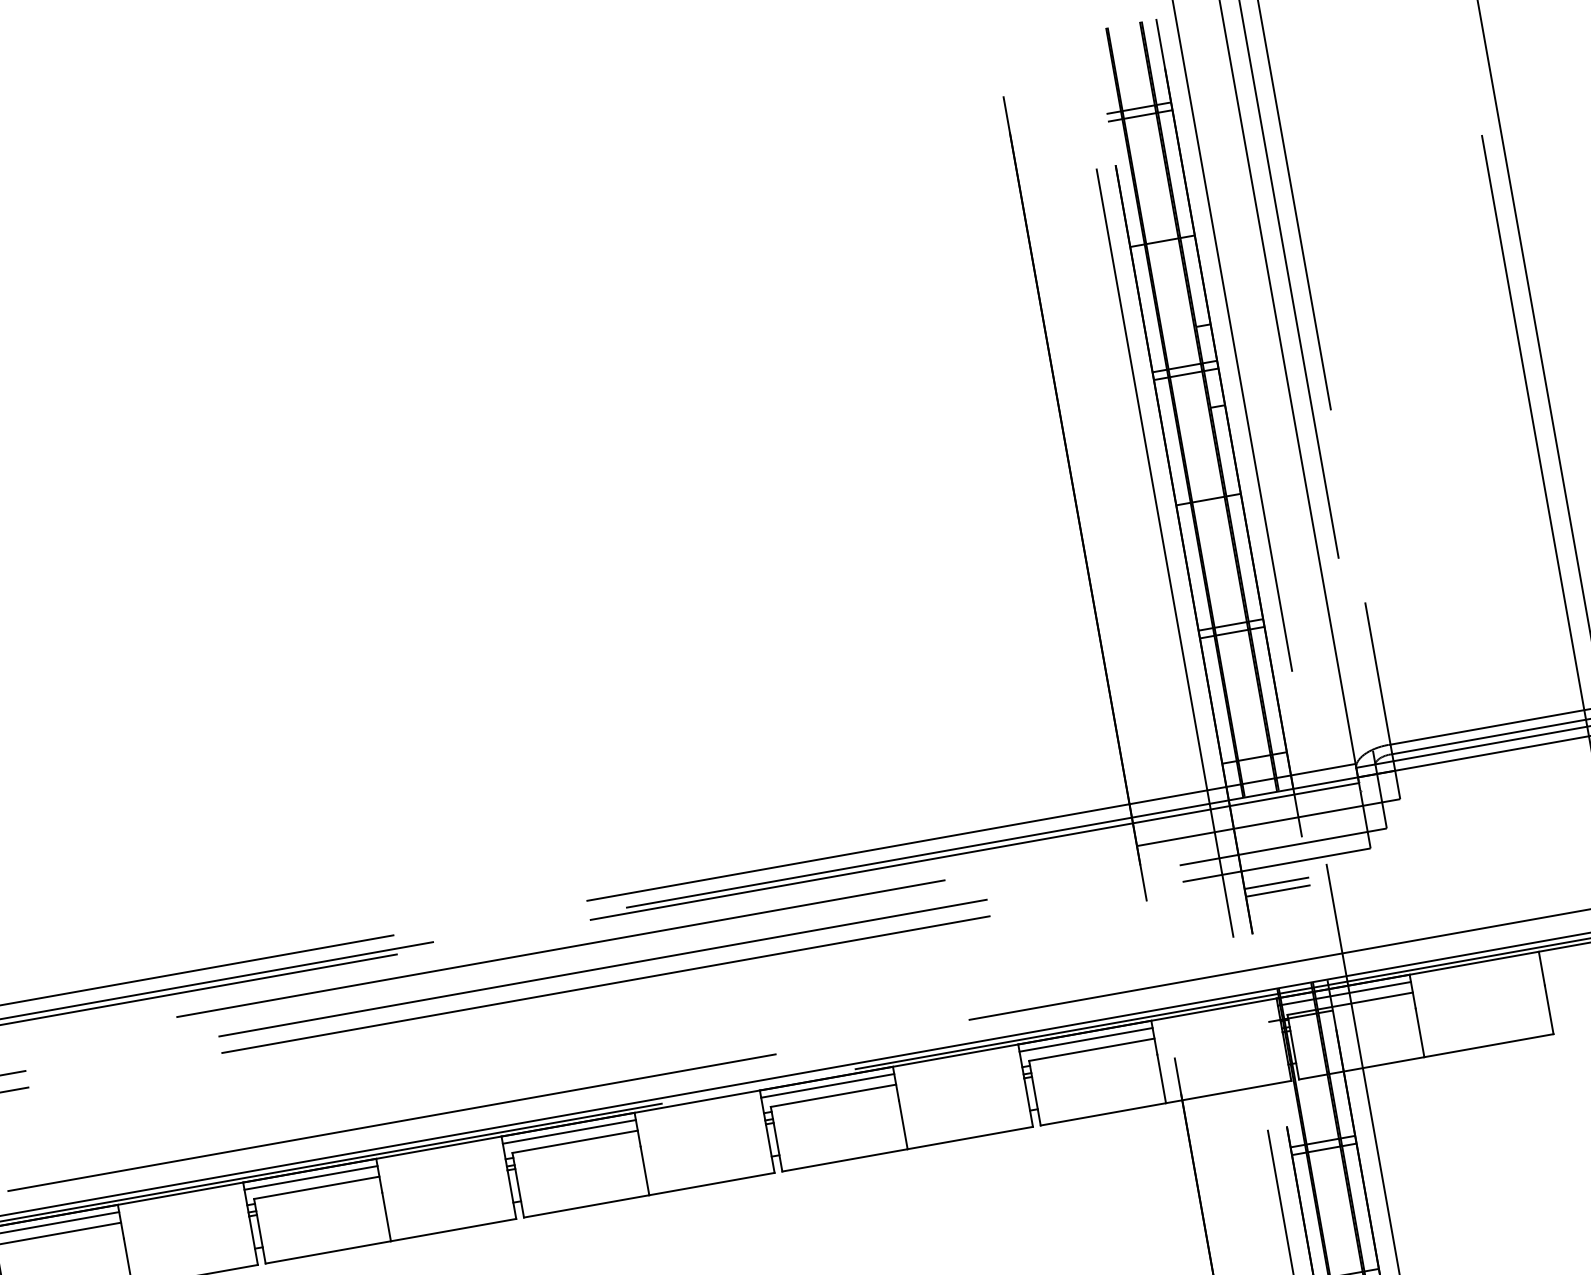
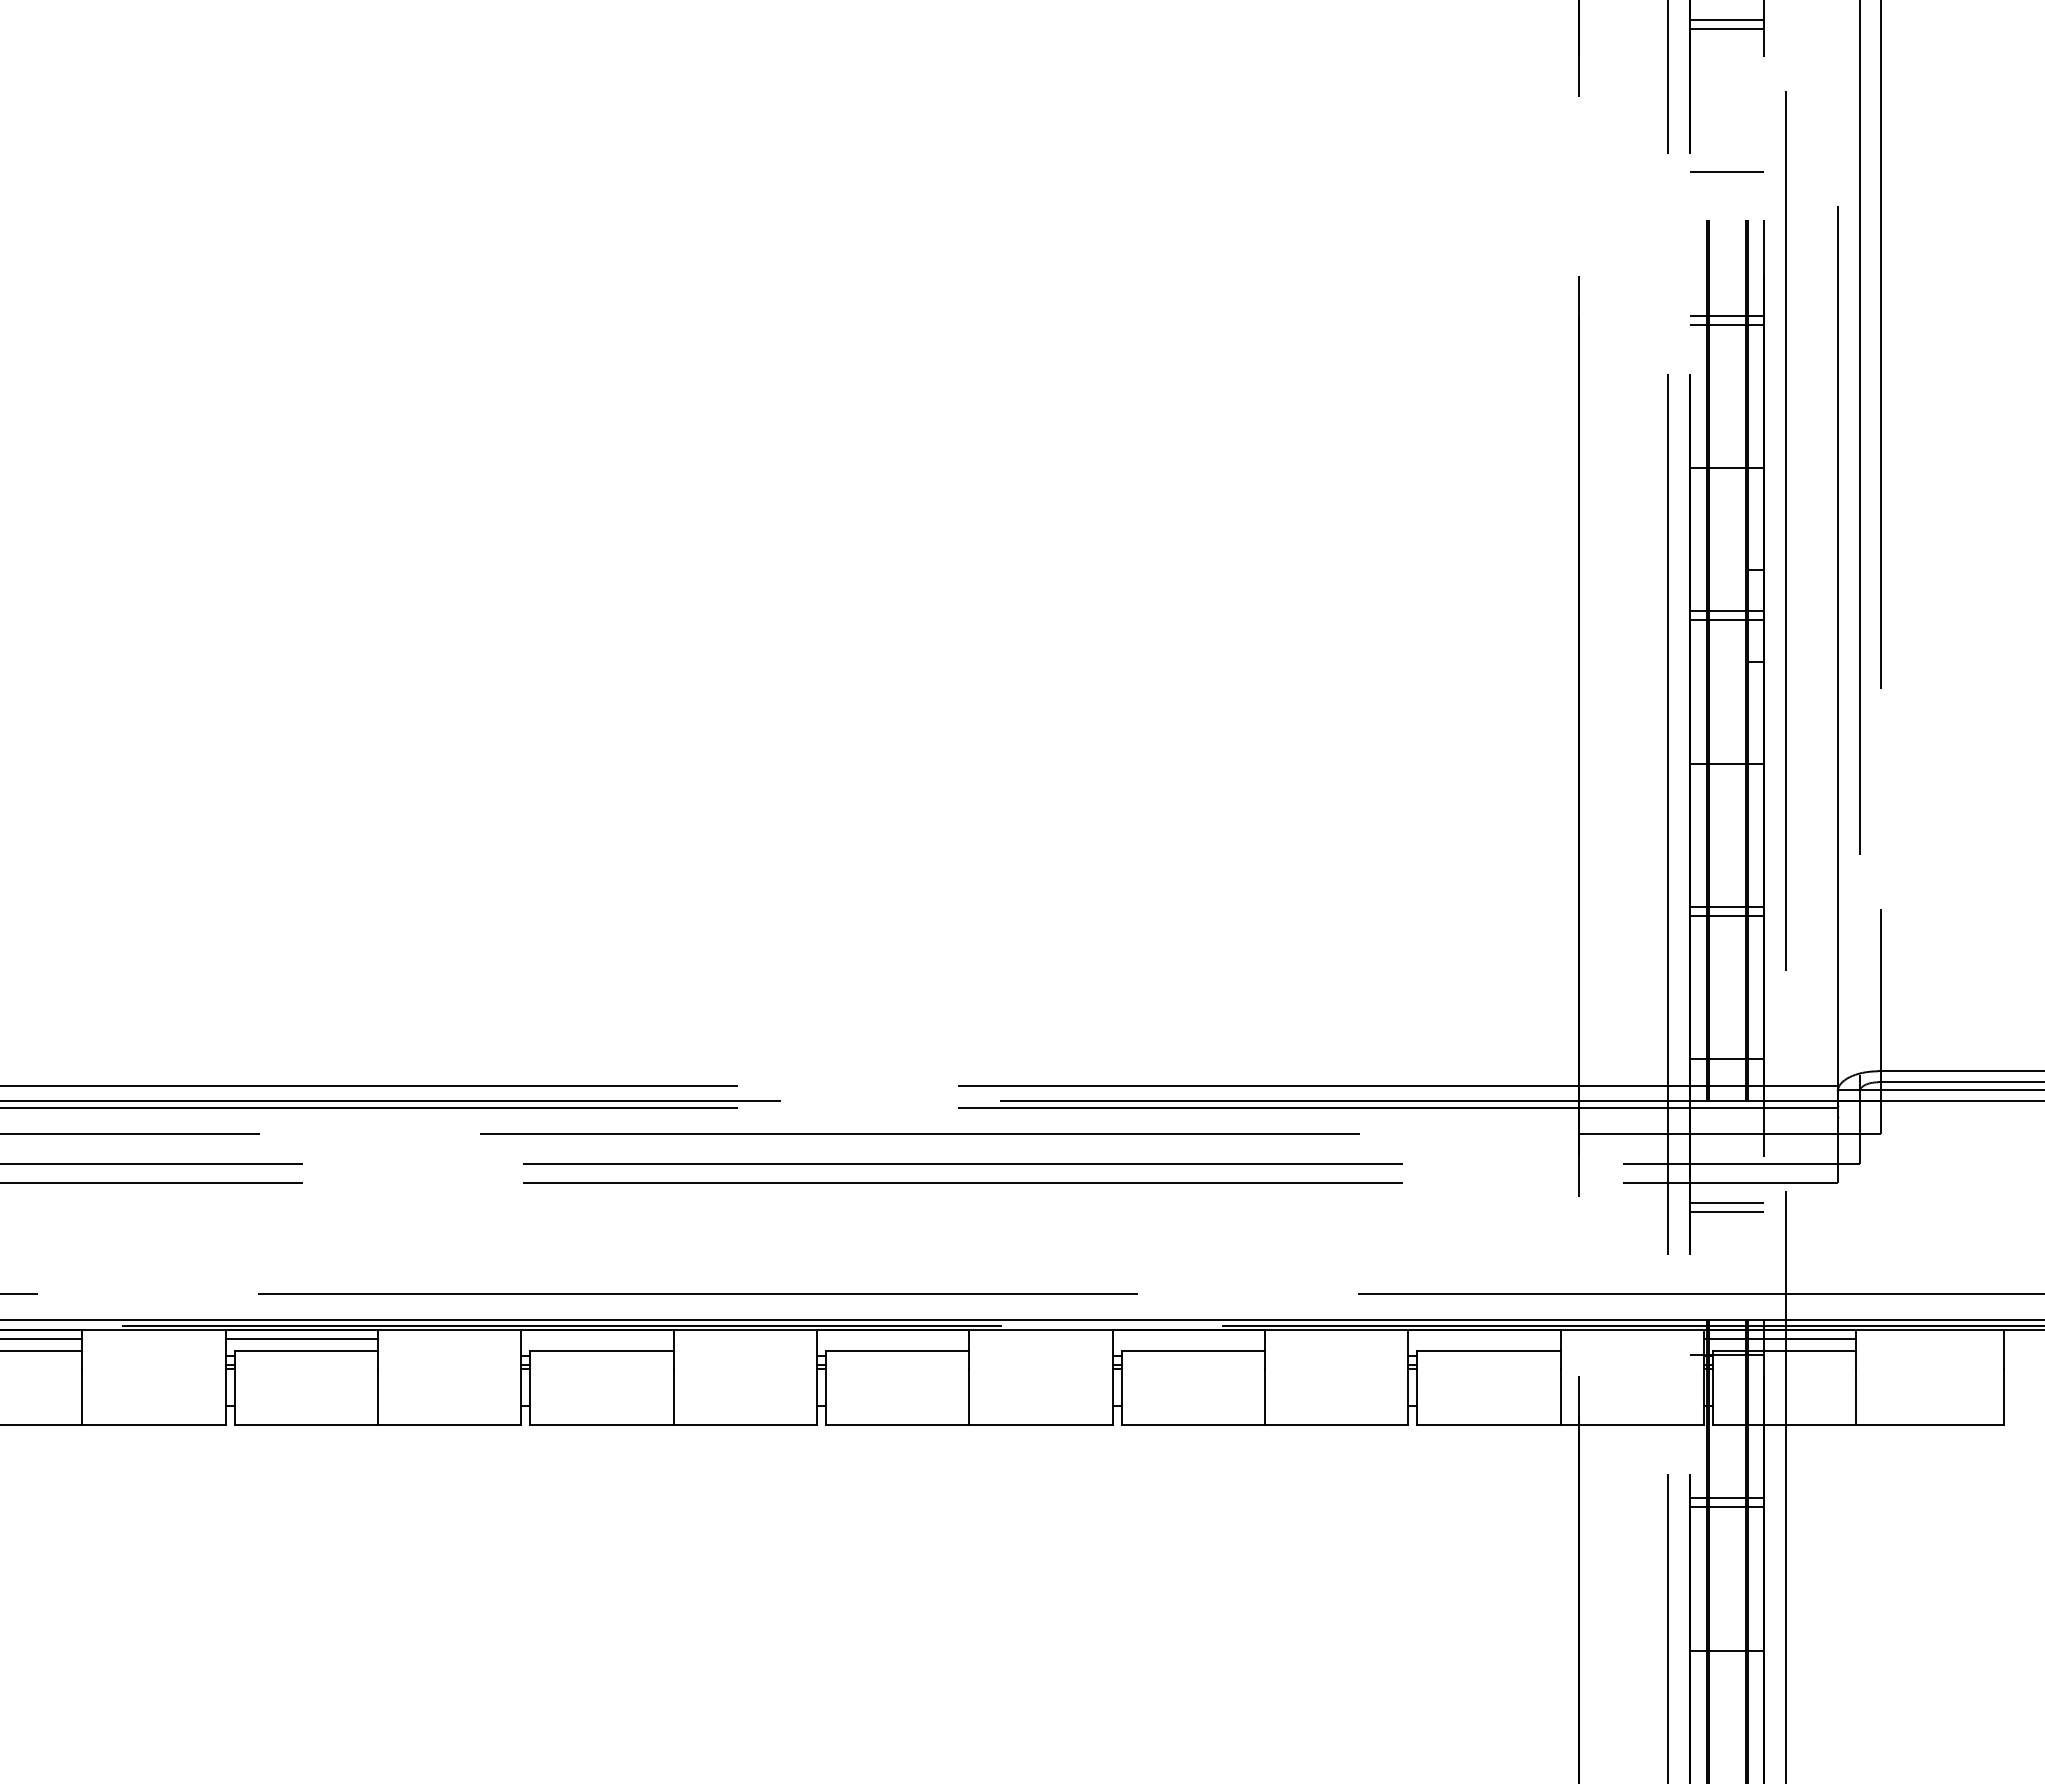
line: (1086, 1039) -> (1484, 1338), removed
line: (827, 1085) -> (1188, 1338), removed
line: (569, 1131) -> (893, 1338), removed
line: (310, 1177) -> (597, 1338), removed

